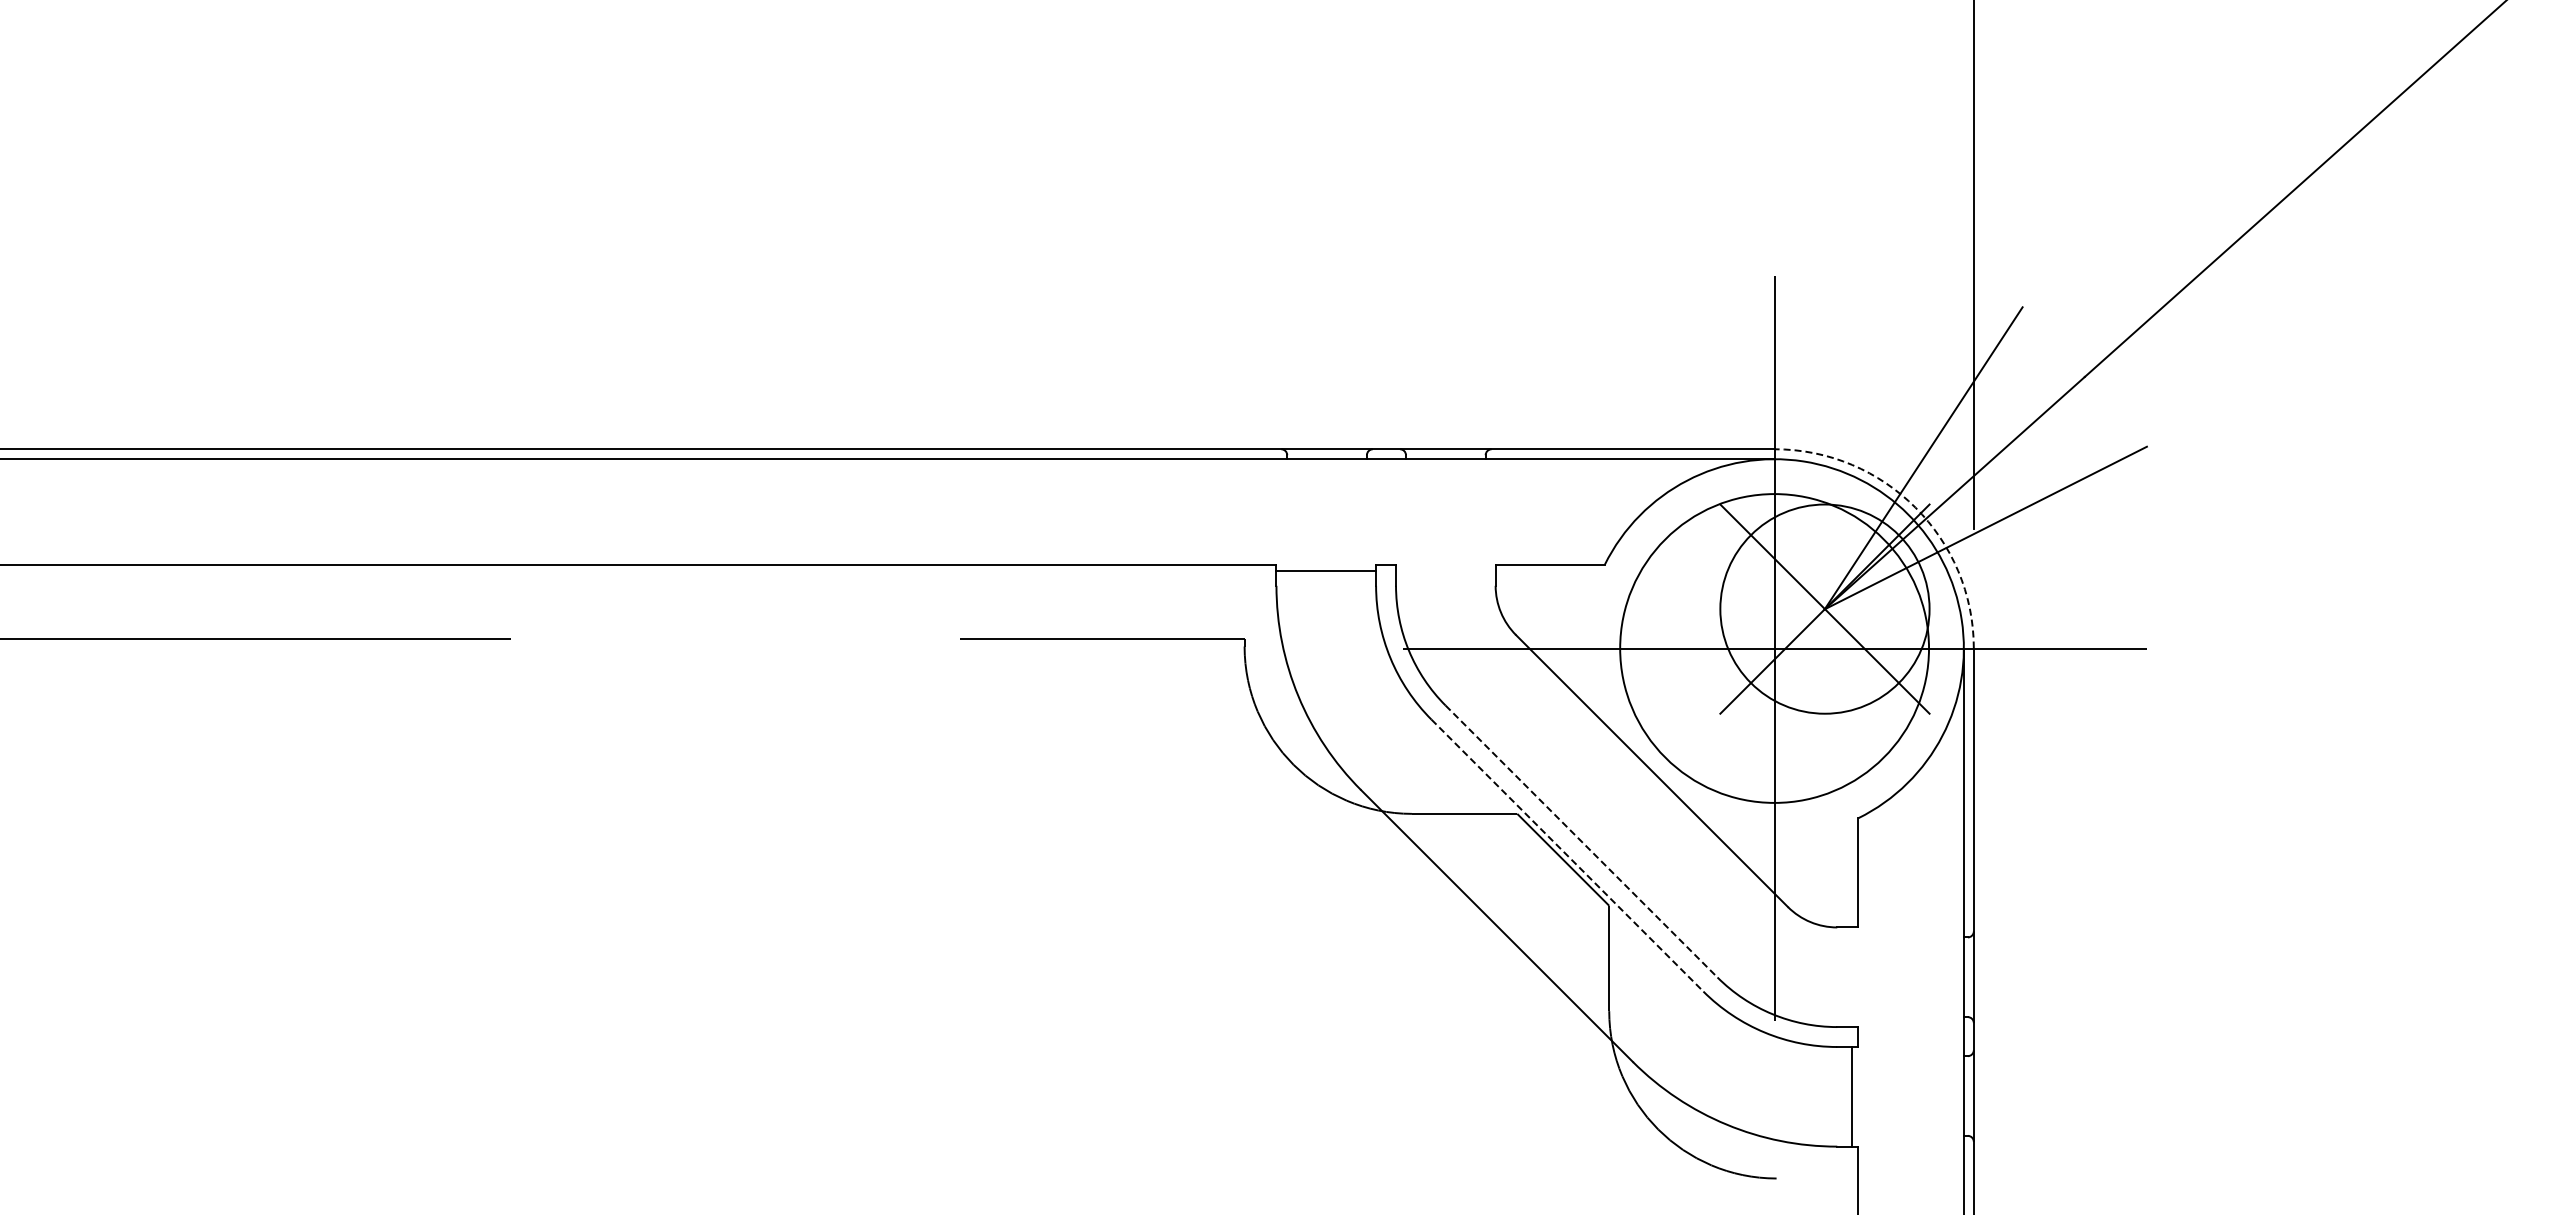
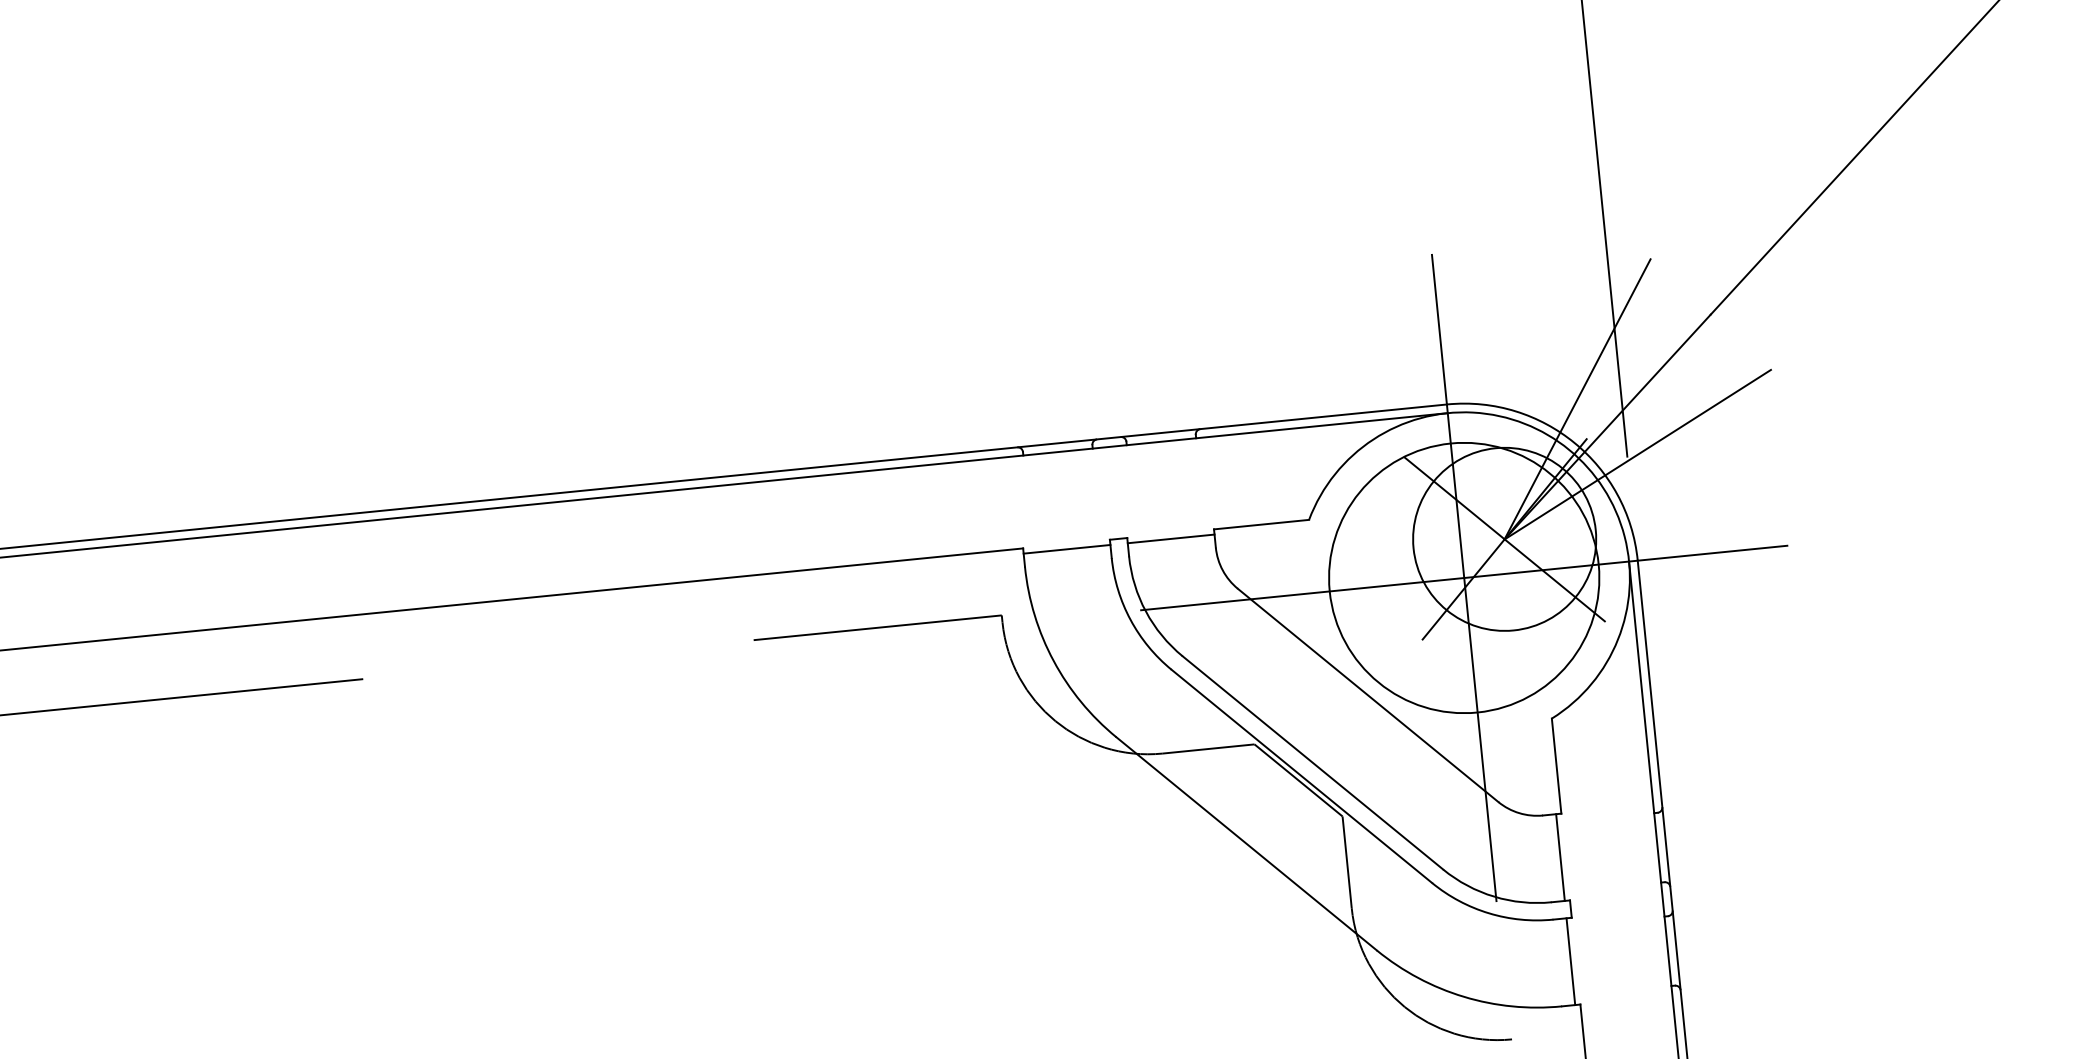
arc: (1915, 507) -> (1574, 442), dashed -> solid
line: (1445, 570) -> (1170, 538), added
line: (1581, 841) -> (1312, 762), dashed -> solid
line: (1567, 855) -> (1301, 776), dashed -> solid
line: (1852, 977) -> (1560, 857), added

